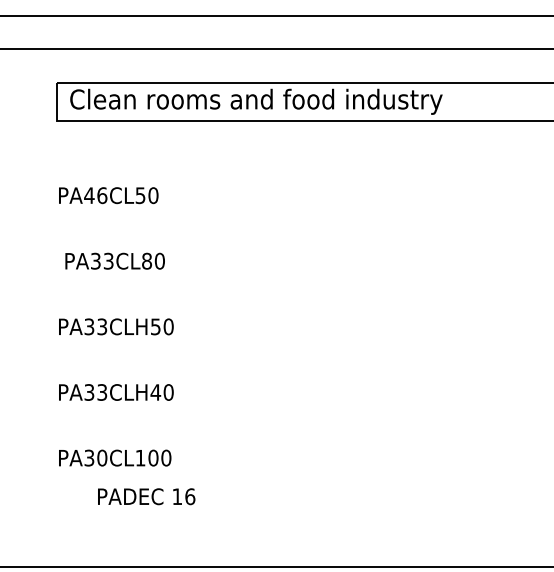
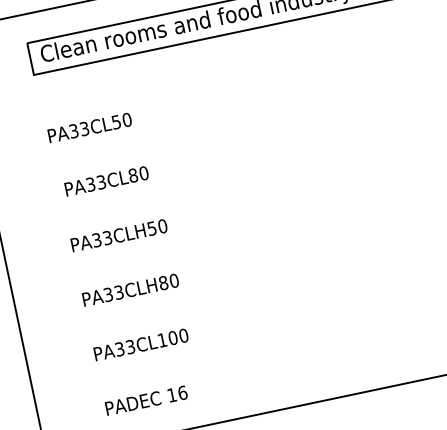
text: (95, 195) -> (78, 130), PA46CL50 -> PA33CL50
text: (155, 392) -> (163, 283), PA33CLH40 -> PA33CLH80
text: (102, 457) -> (130, 346), PA30CL100 -> PA33CL100
text: (146, 496) -> (146, 400), moved

